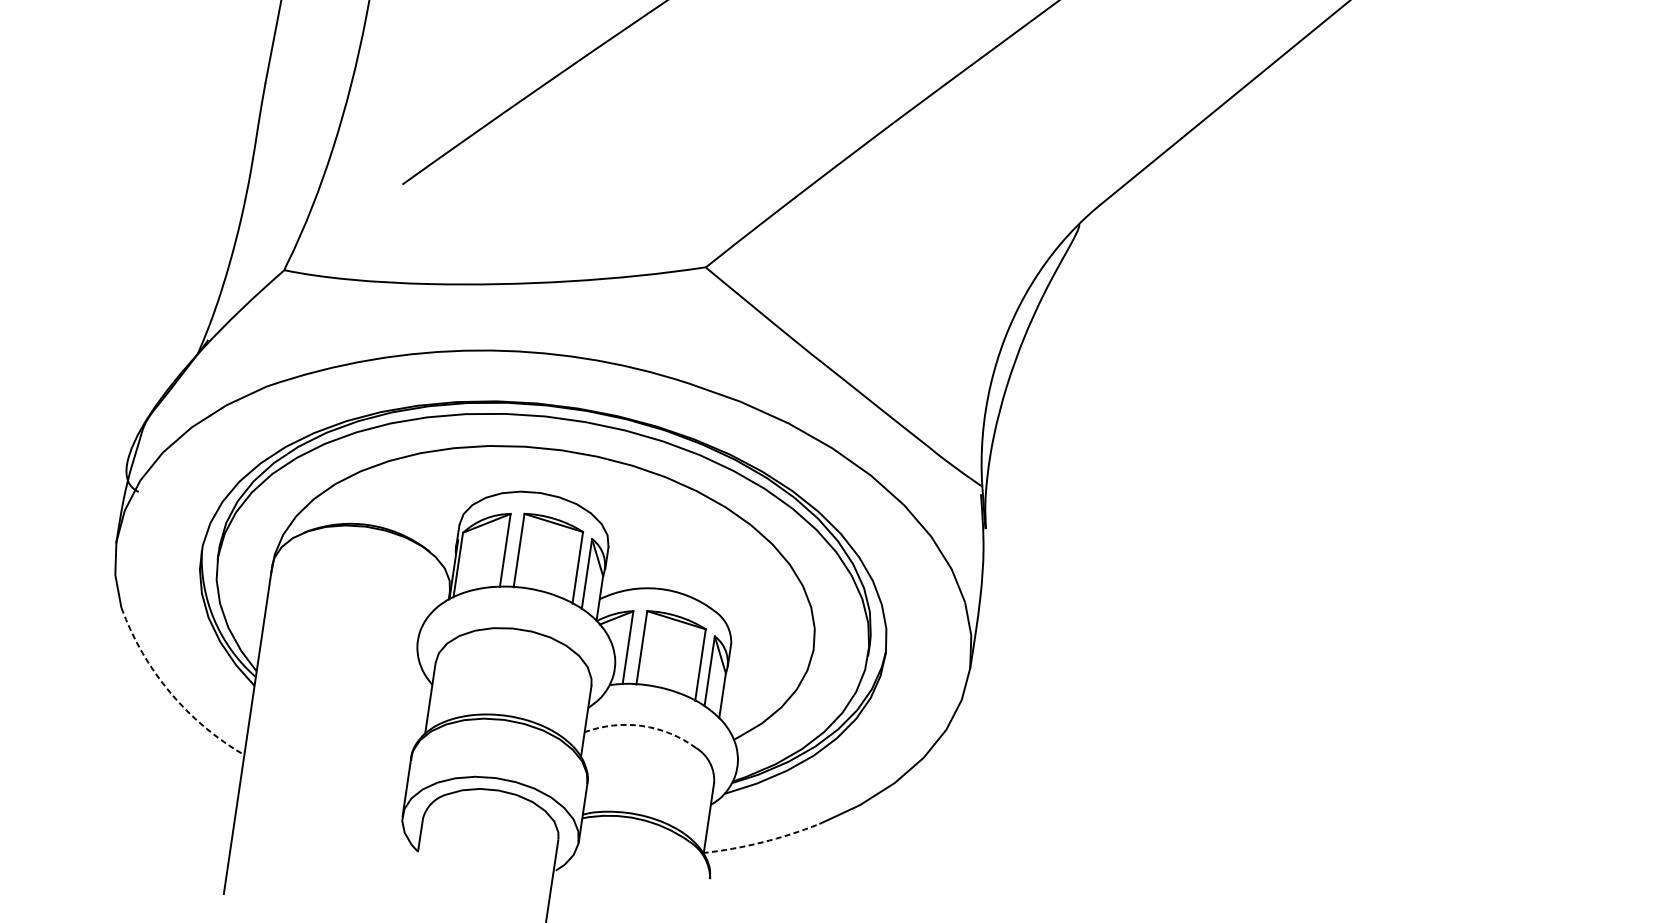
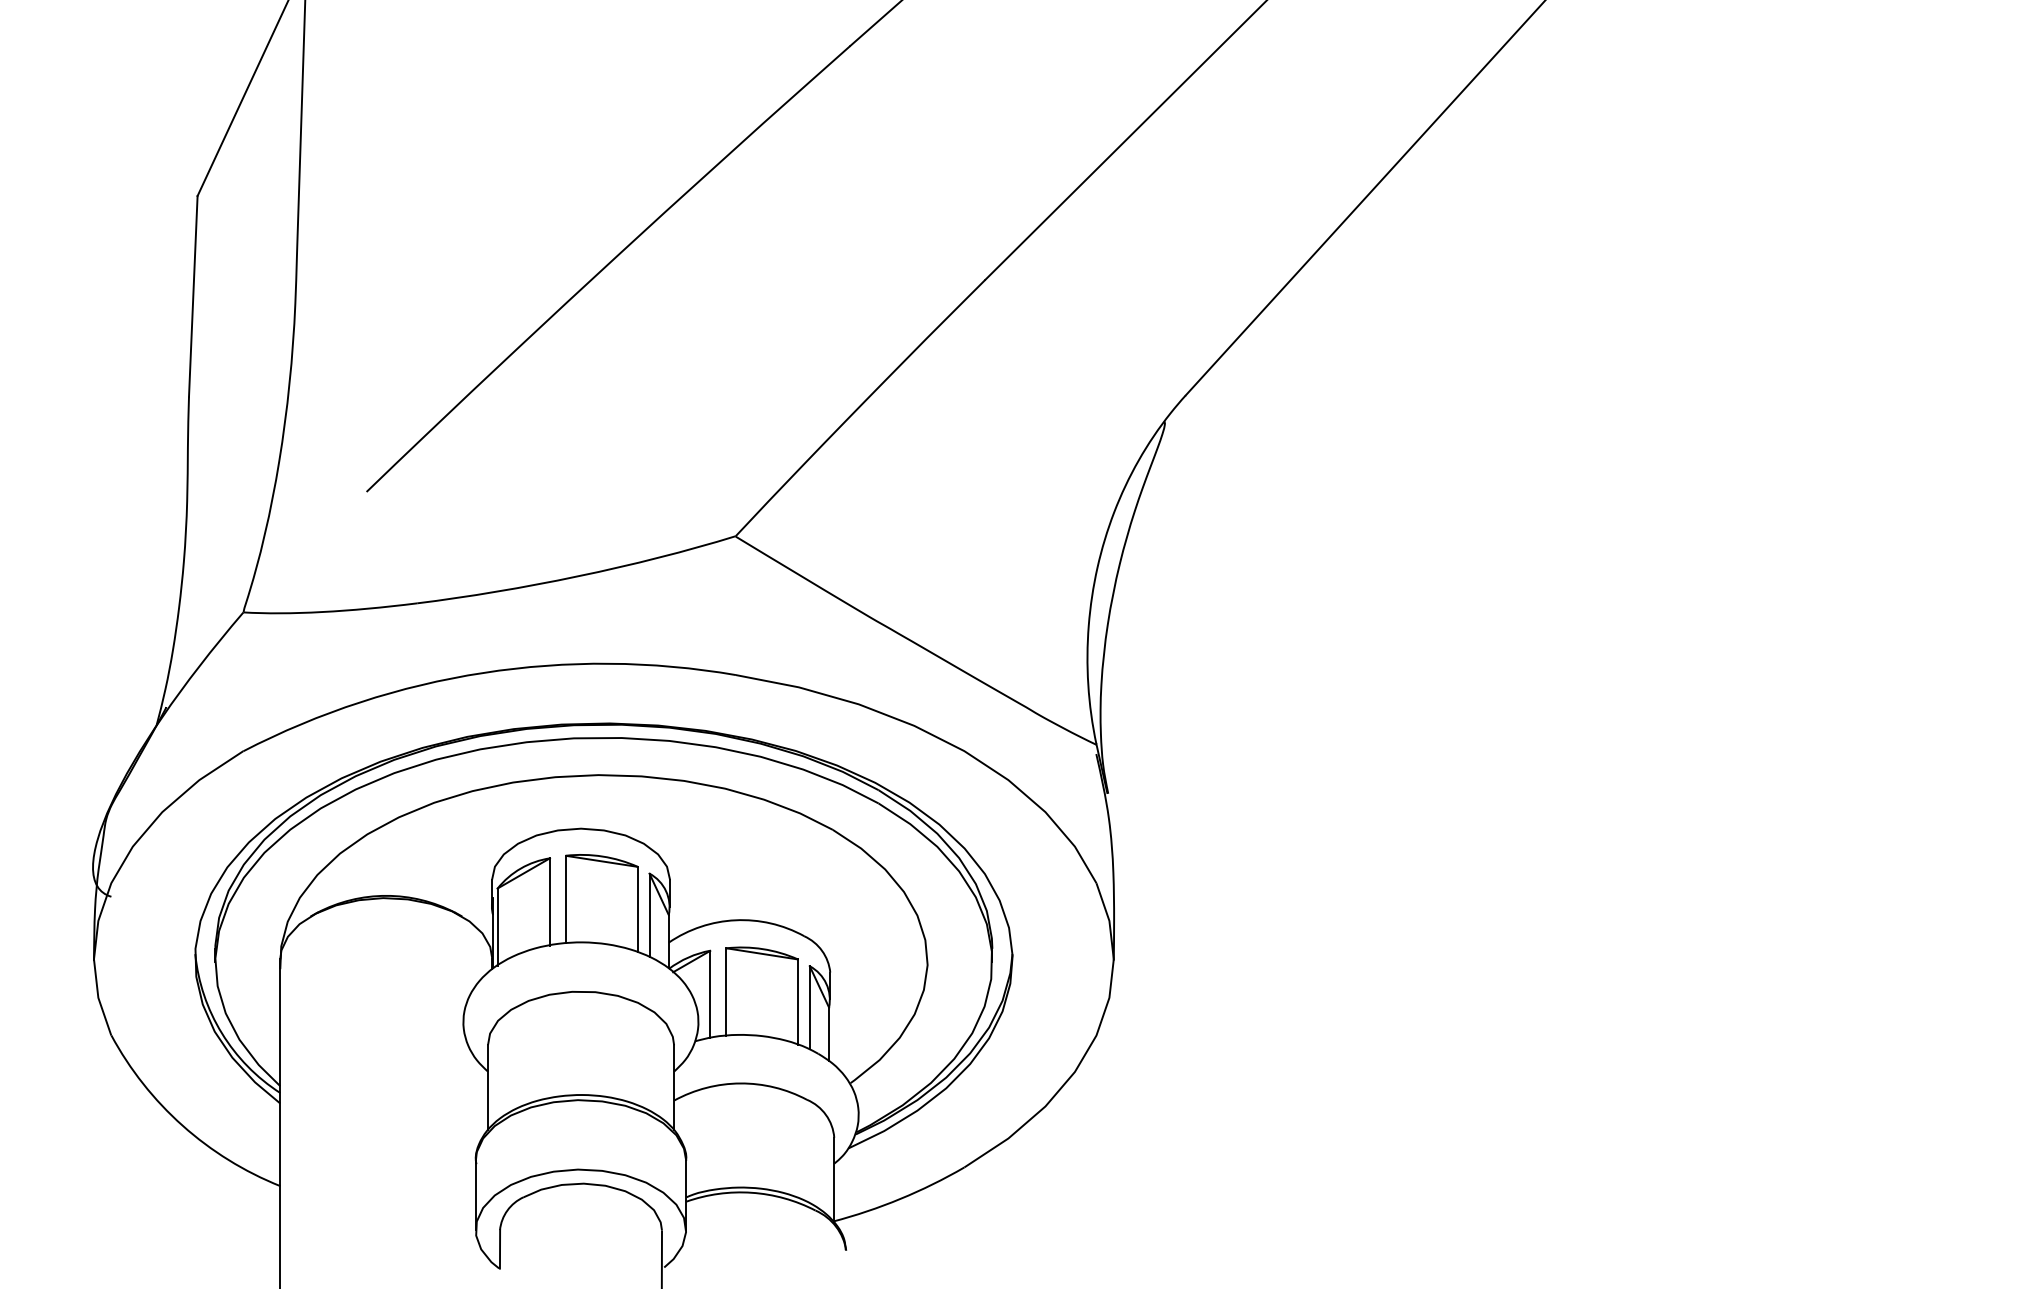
arc: (169, 692) -> (182, 1125), dashed -> solid
arc: (642, 726) -> (740, 1083), dashed -> solid
arc: (762, 842) -> (900, 1198), dashed -> solid

